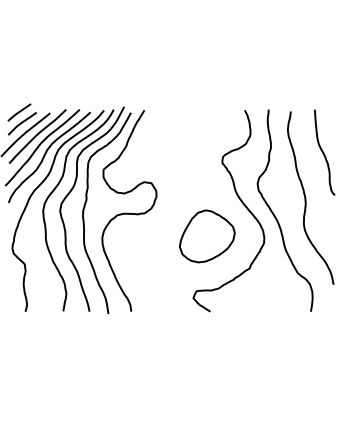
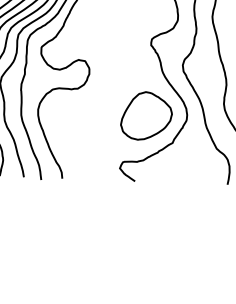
part: (207, 236) -> (146, 116), moved

